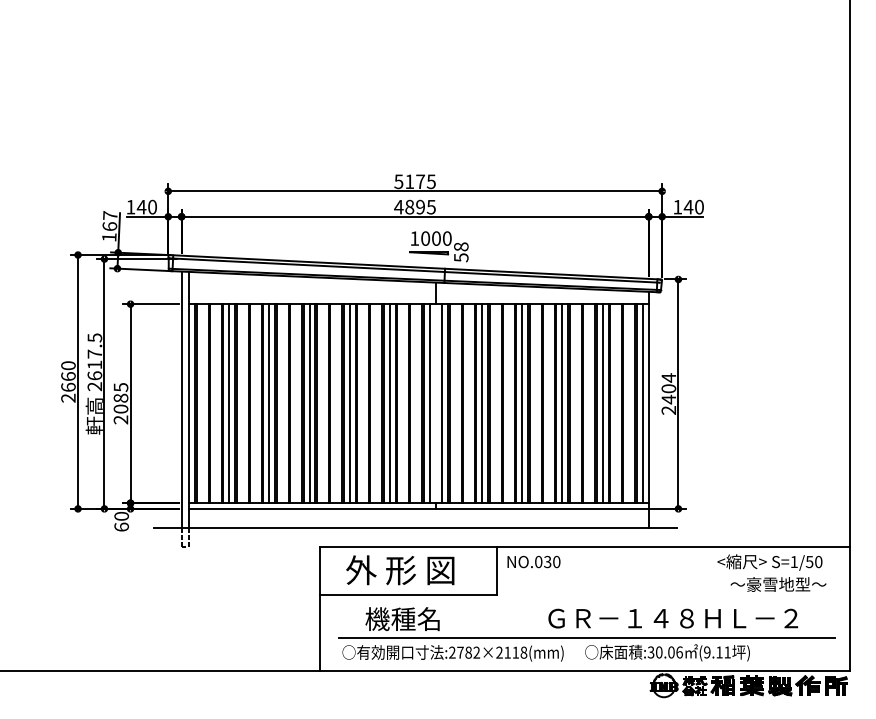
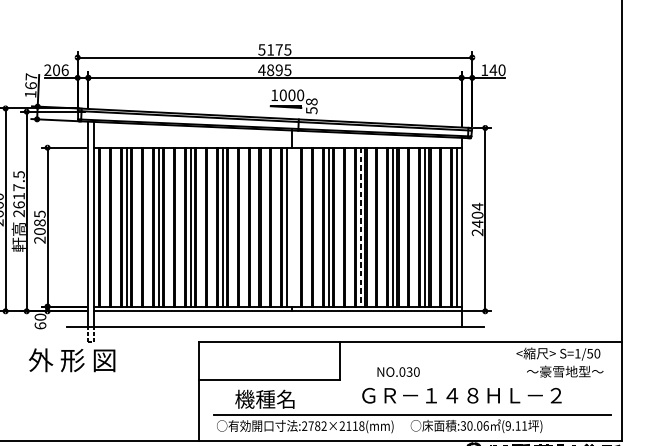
text: (141, 206) -> (56, 69), 140 -> 206
line: (389, 403) -> (254, 227), removed
line: (442, 403) -> (296, 227), removed
line: (522, 404) -> (360, 227), solid -> dashed
text: (533, 561) -> (398, 371), moved
text: (400, 570) -> (72, 360), moved
text: (673, 618) -> (462, 395), moved

